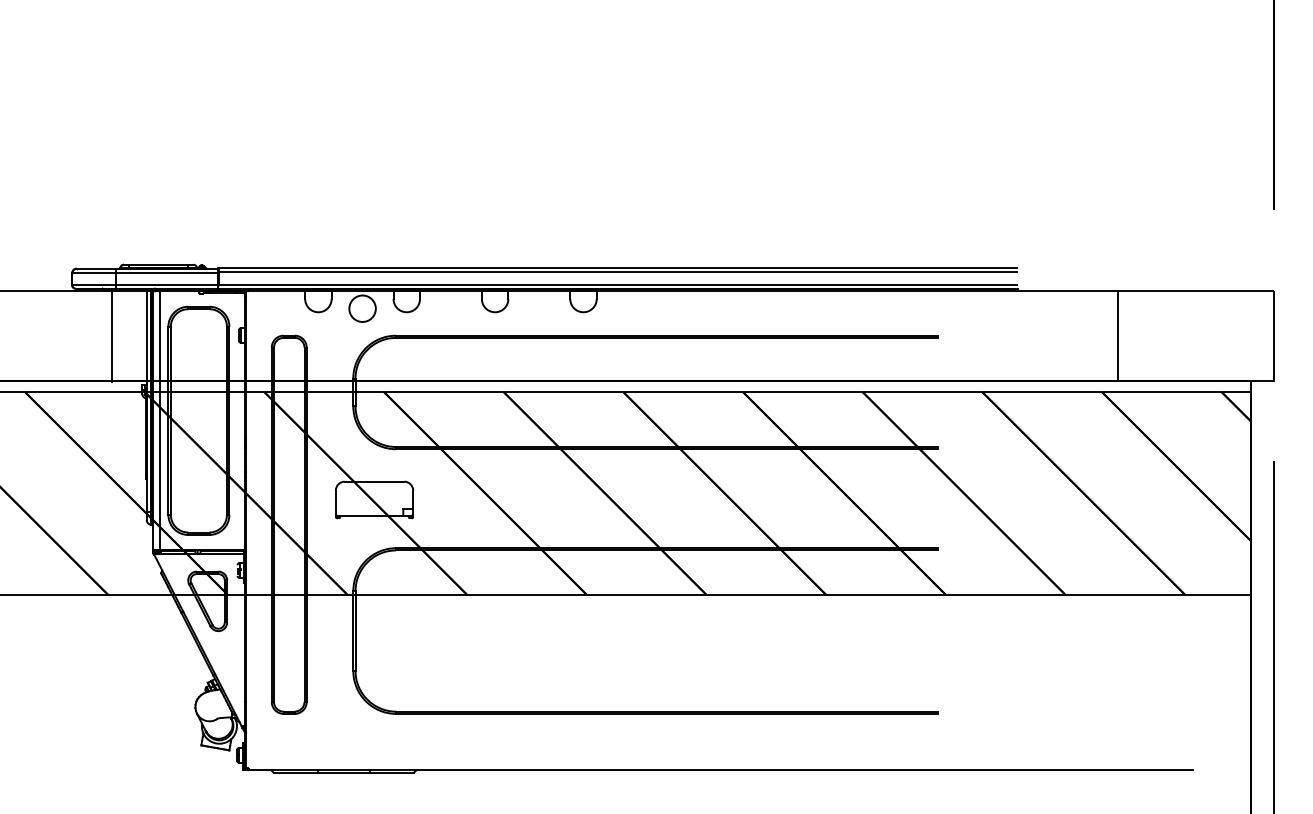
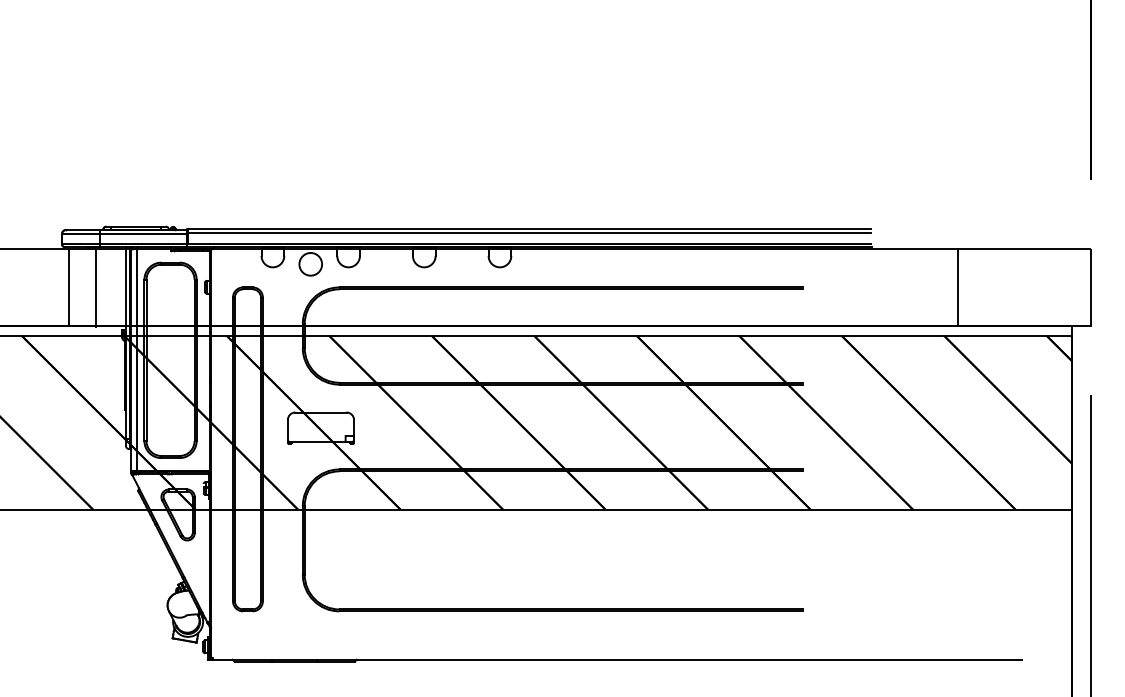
line: (79, 335) -> (68, 287), added

